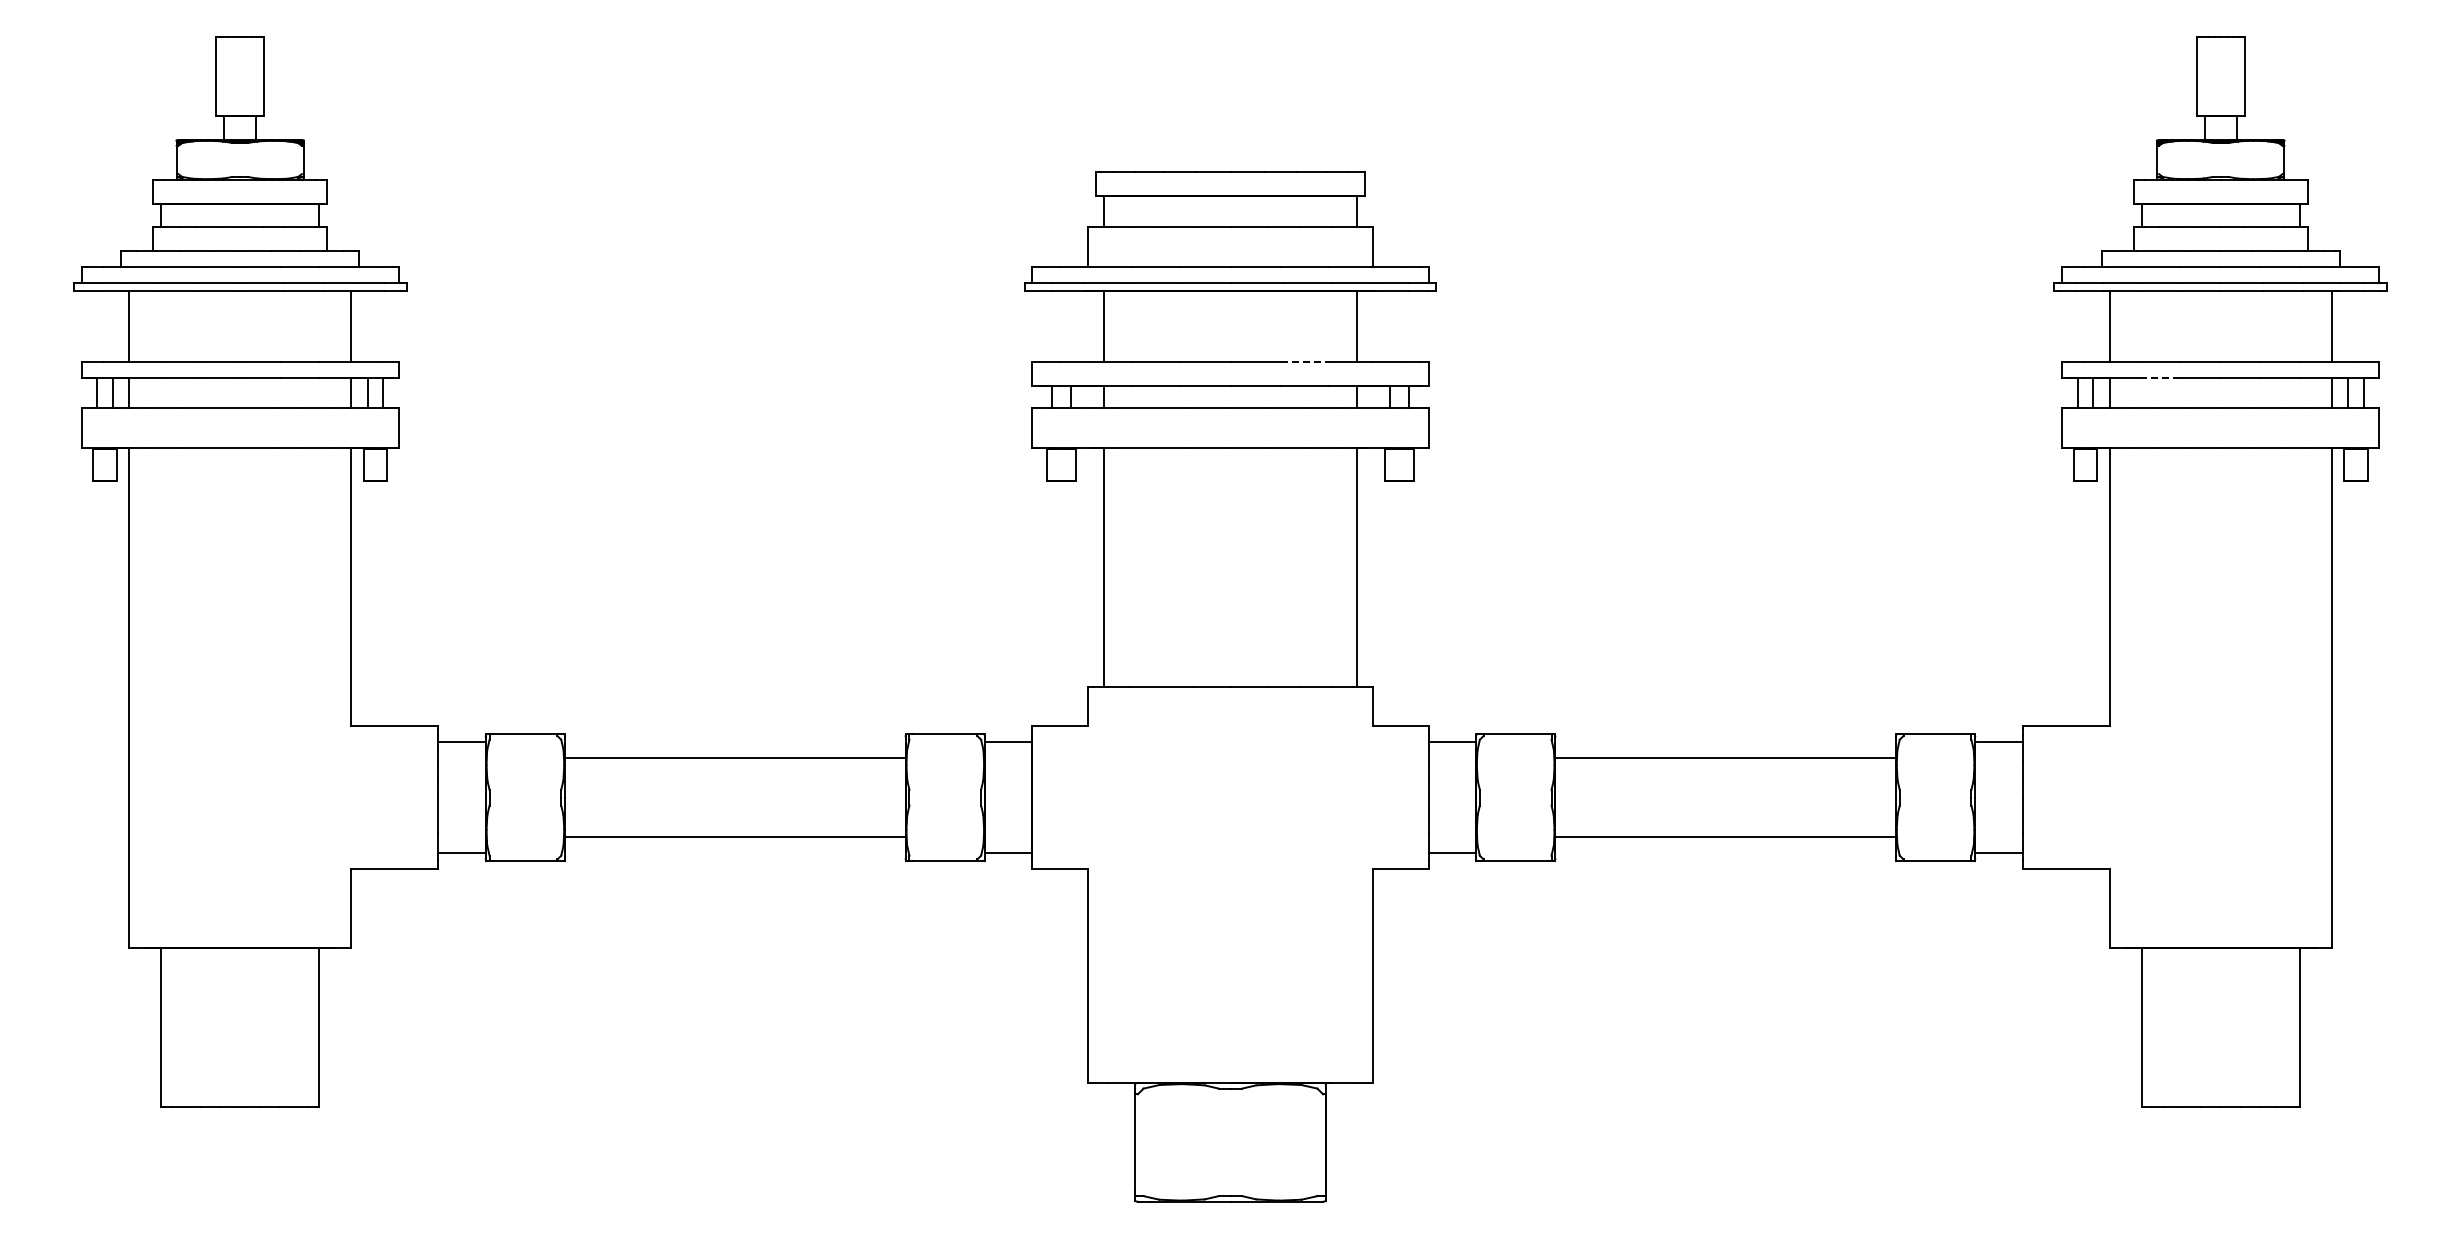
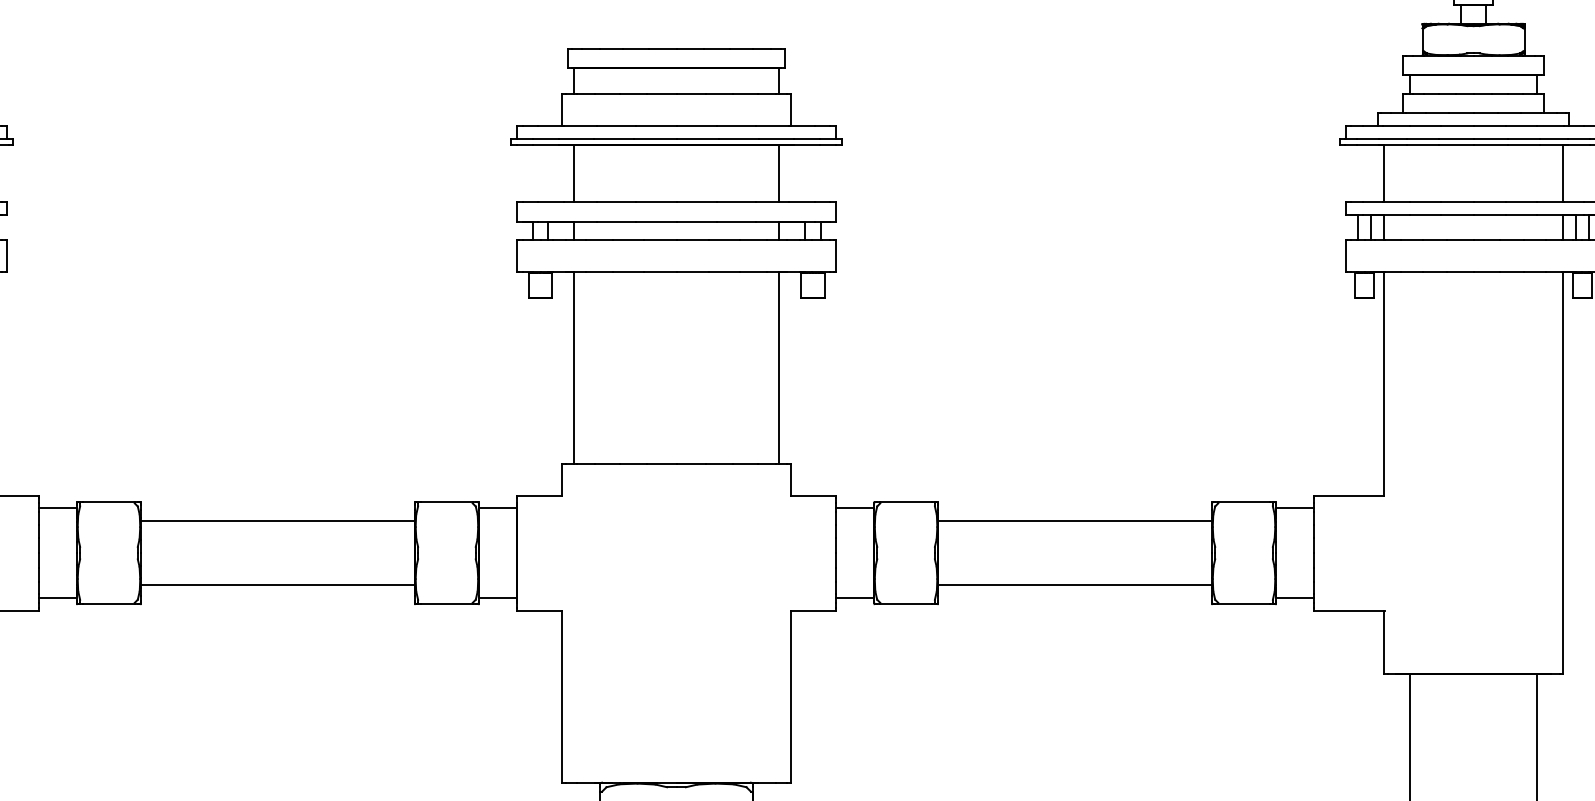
line: (1304, 362) -> (736, 202), dashed -> solid
line: (2160, 377) -> (1425, 214), dashed -> solid

